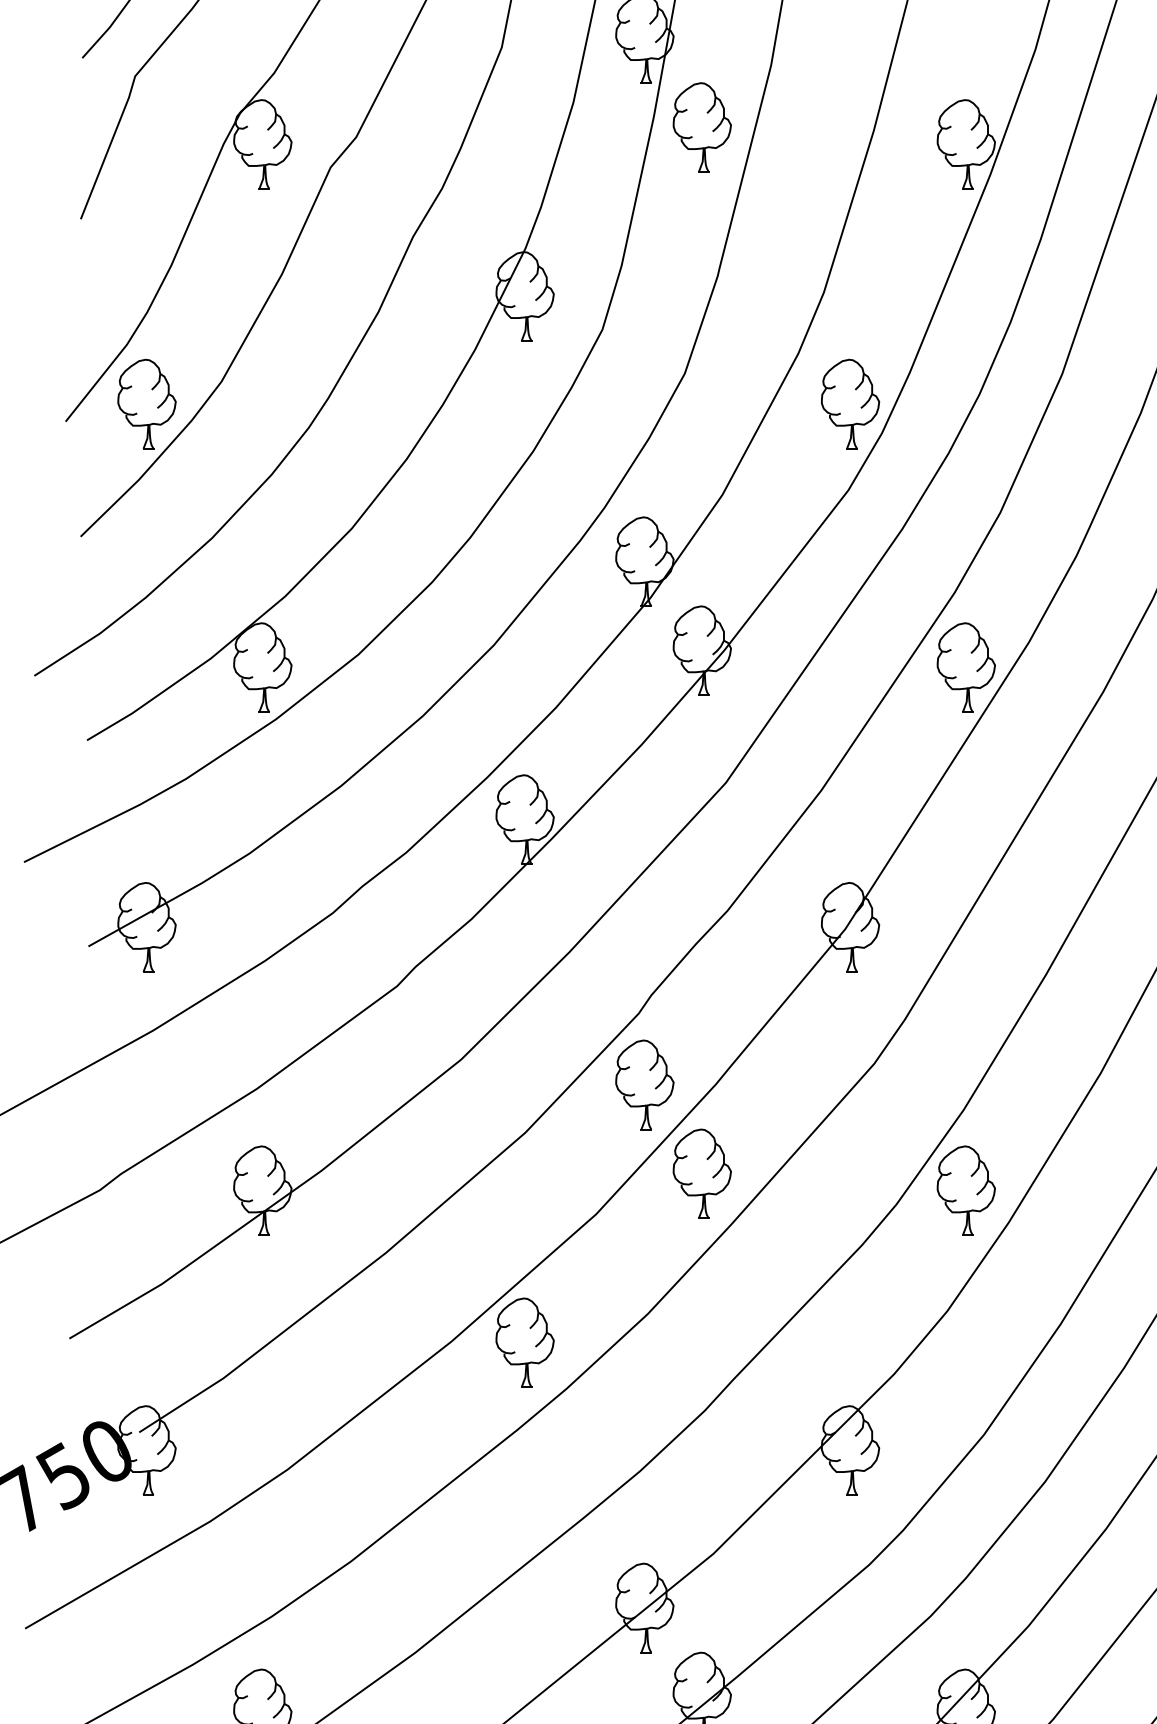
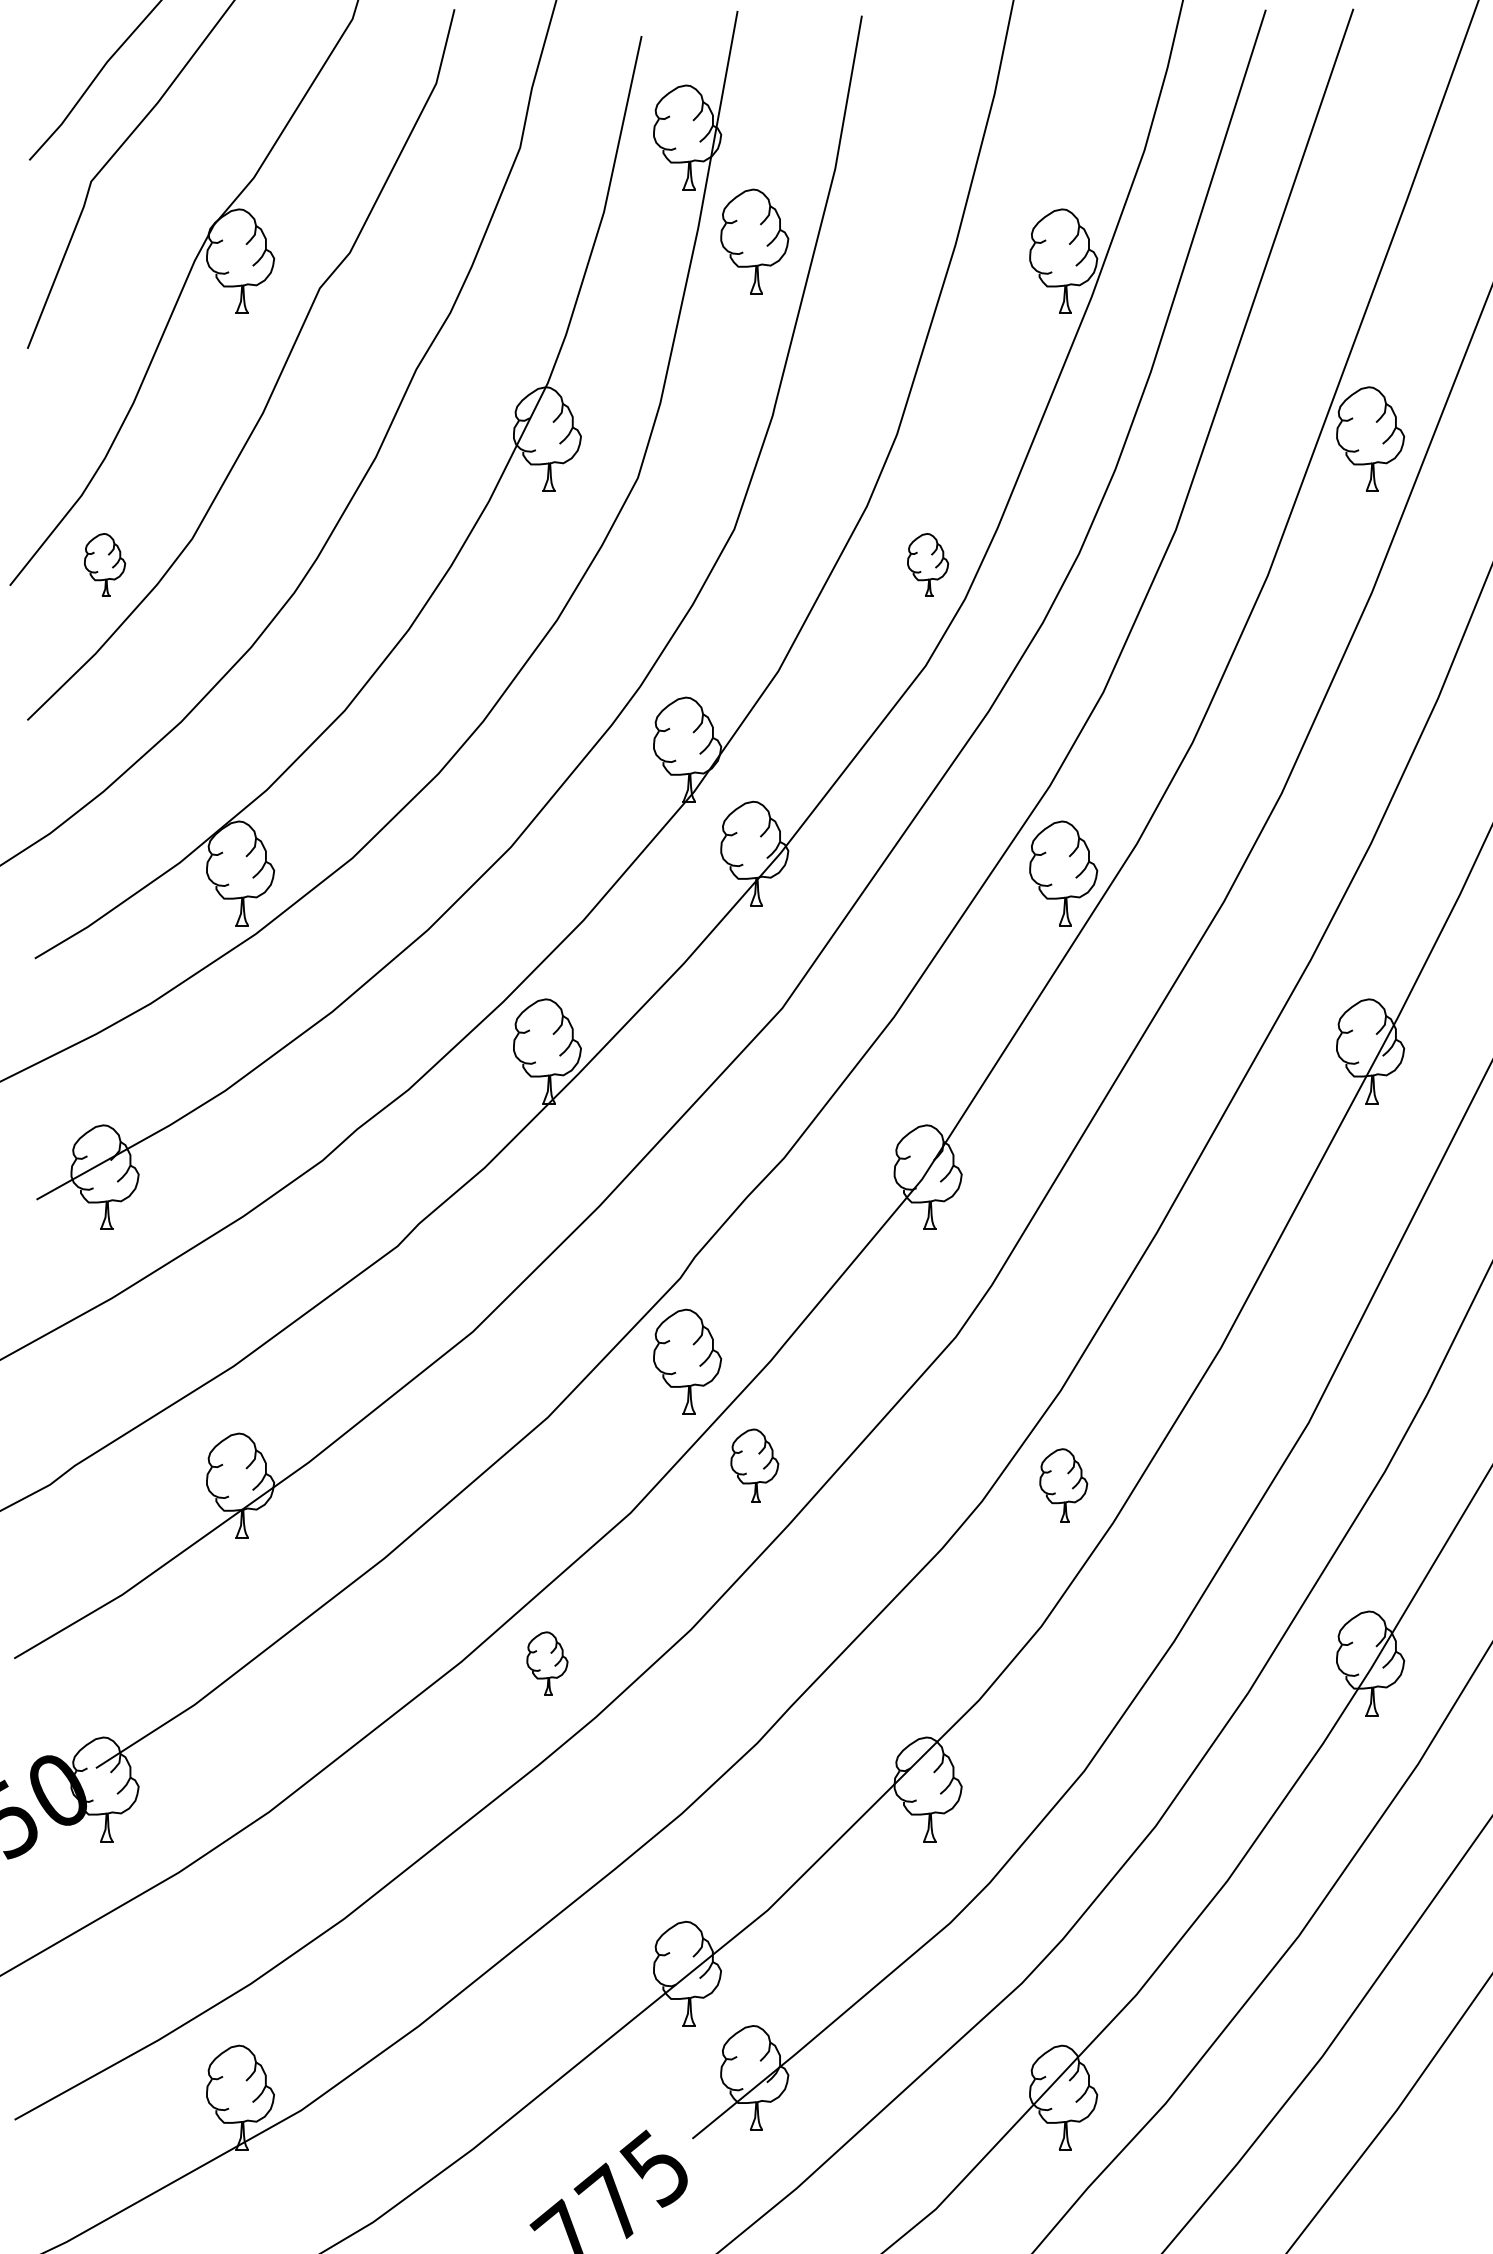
part: (146, 403) -> (104, 564), size x0.6
part: (849, 403) -> (927, 564), size x0.6
part: (702, 1173) -> (754, 1465), size x0.7
part: (966, 1190) -> (1063, 1485), size x0.7
part: (525, 1342) -> (547, 1663), size x0.6

